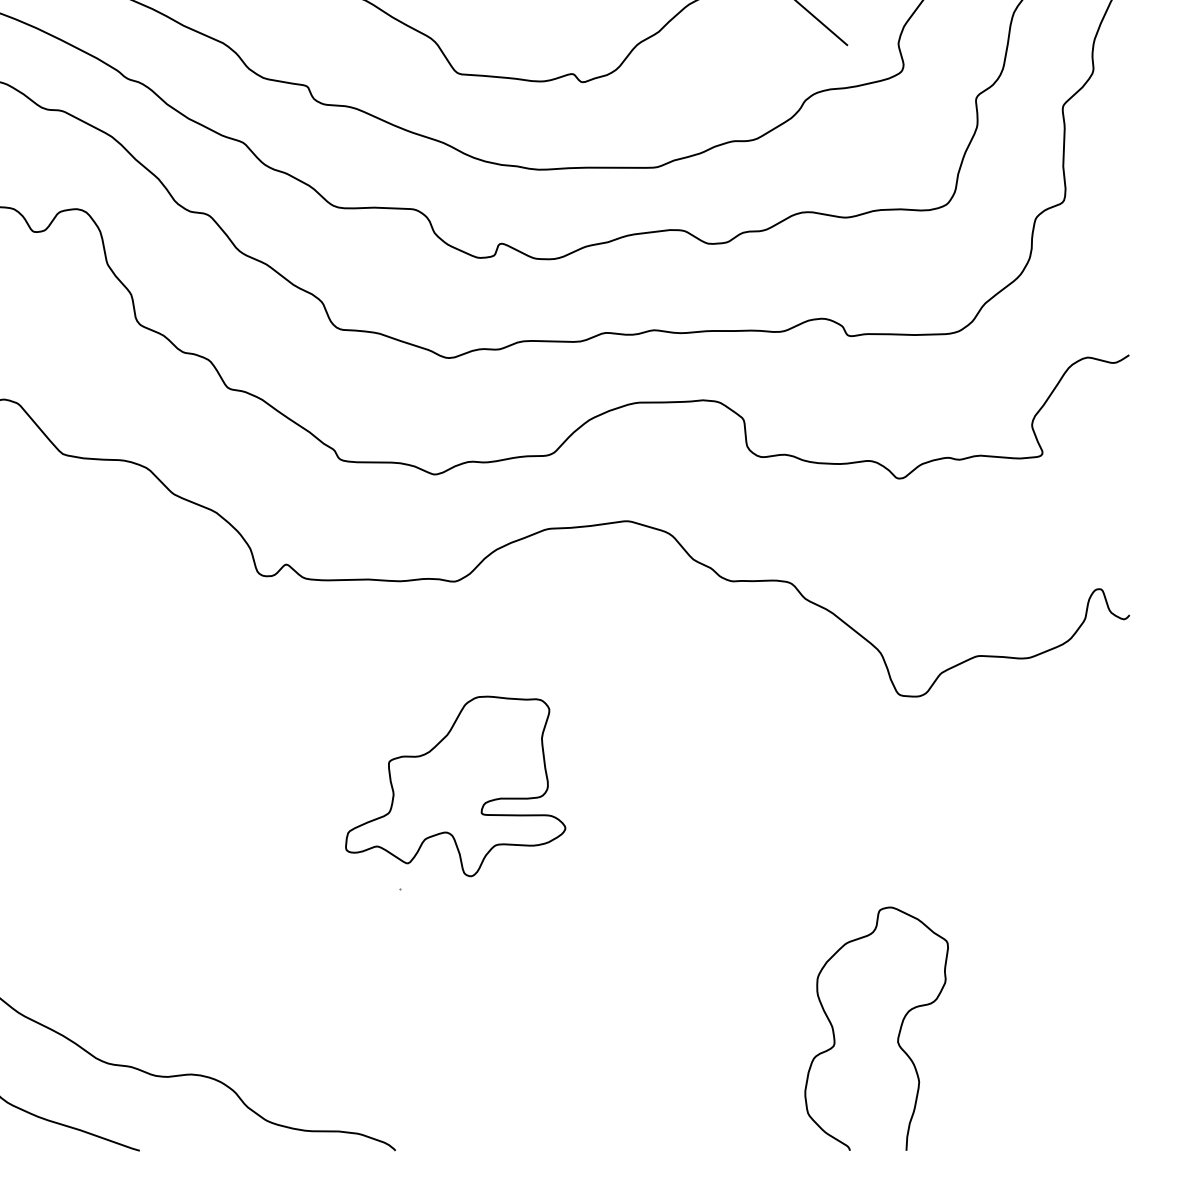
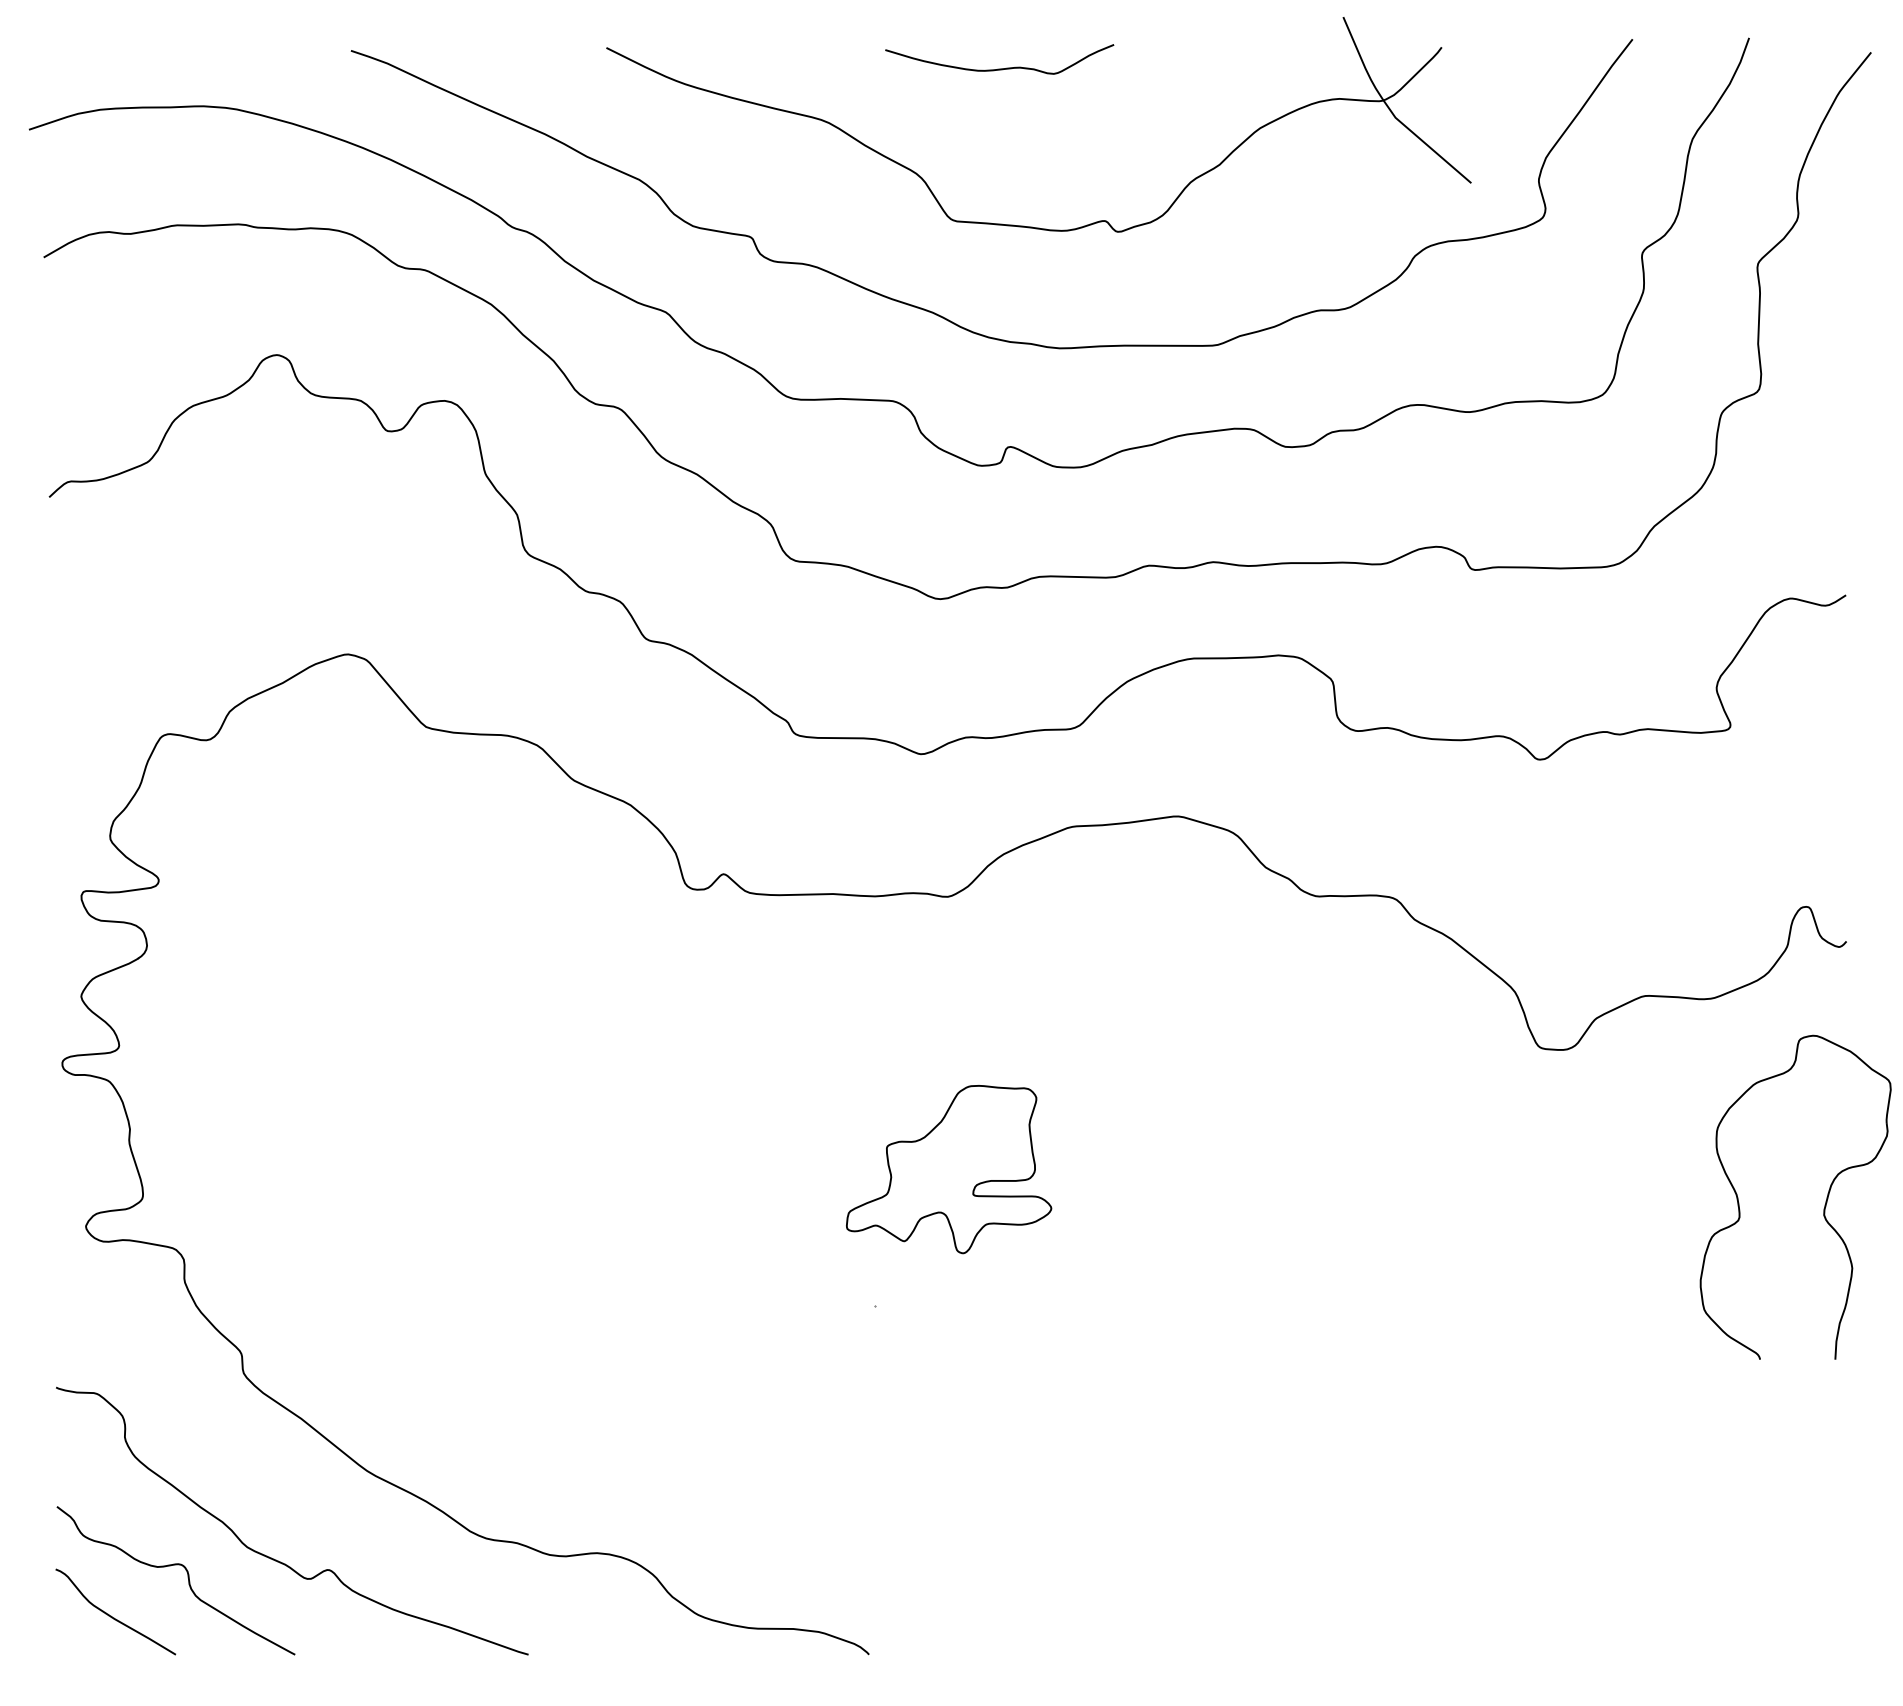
part: (455, 786) -> (948, 1169), size x0.7
part: (898, 1034) -> (1824, 1204), moved

